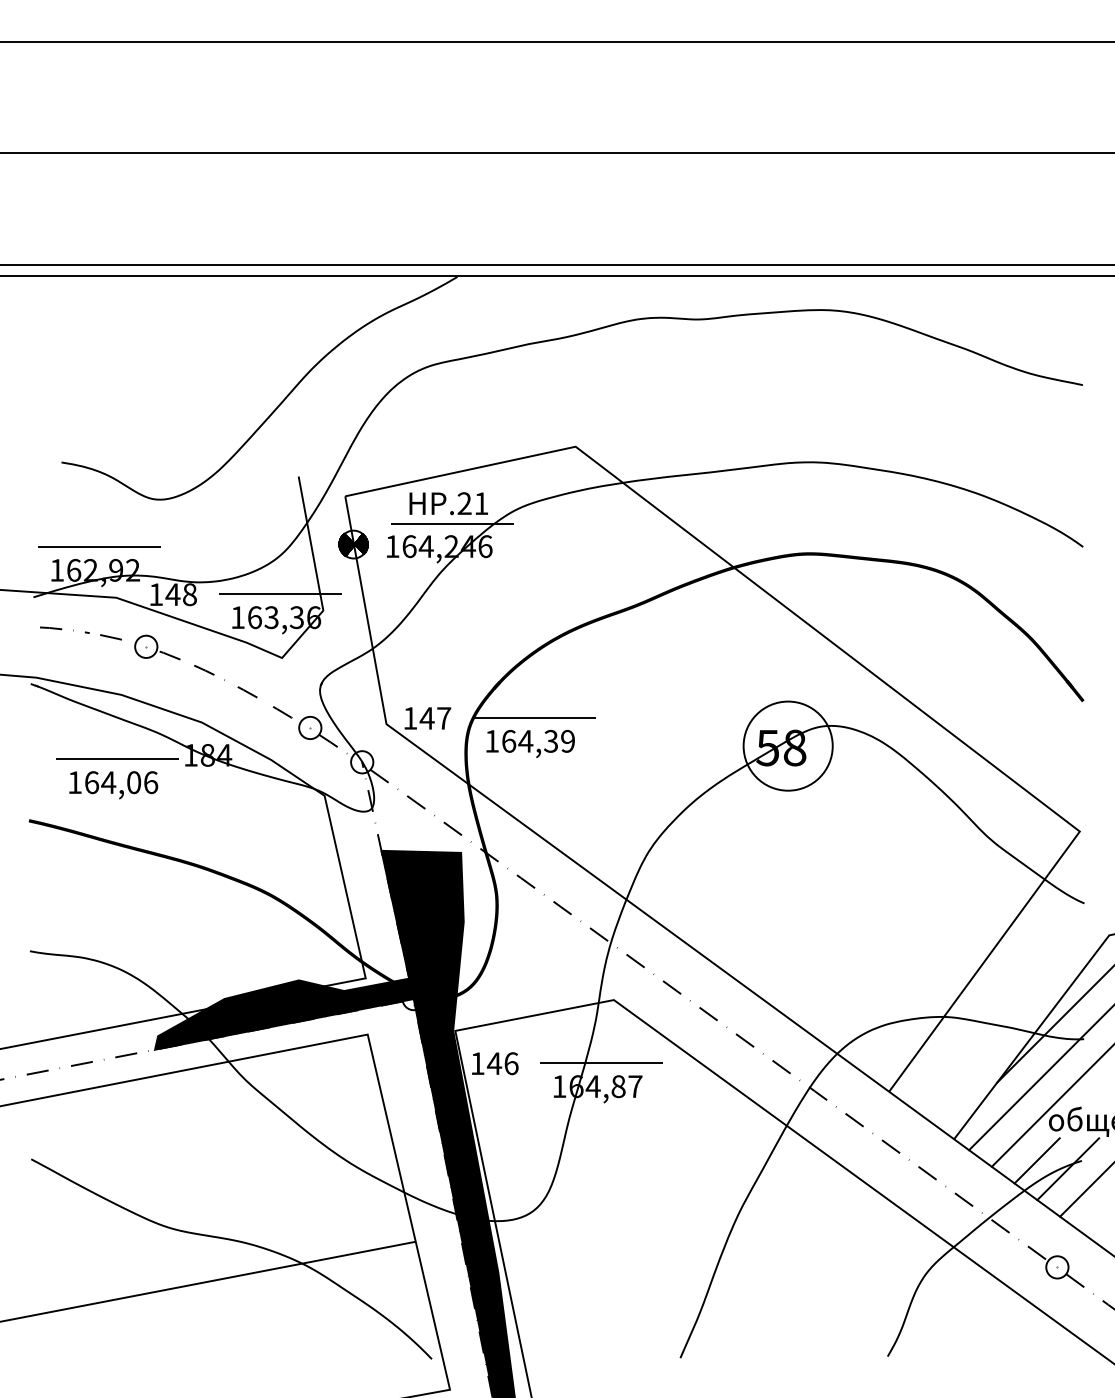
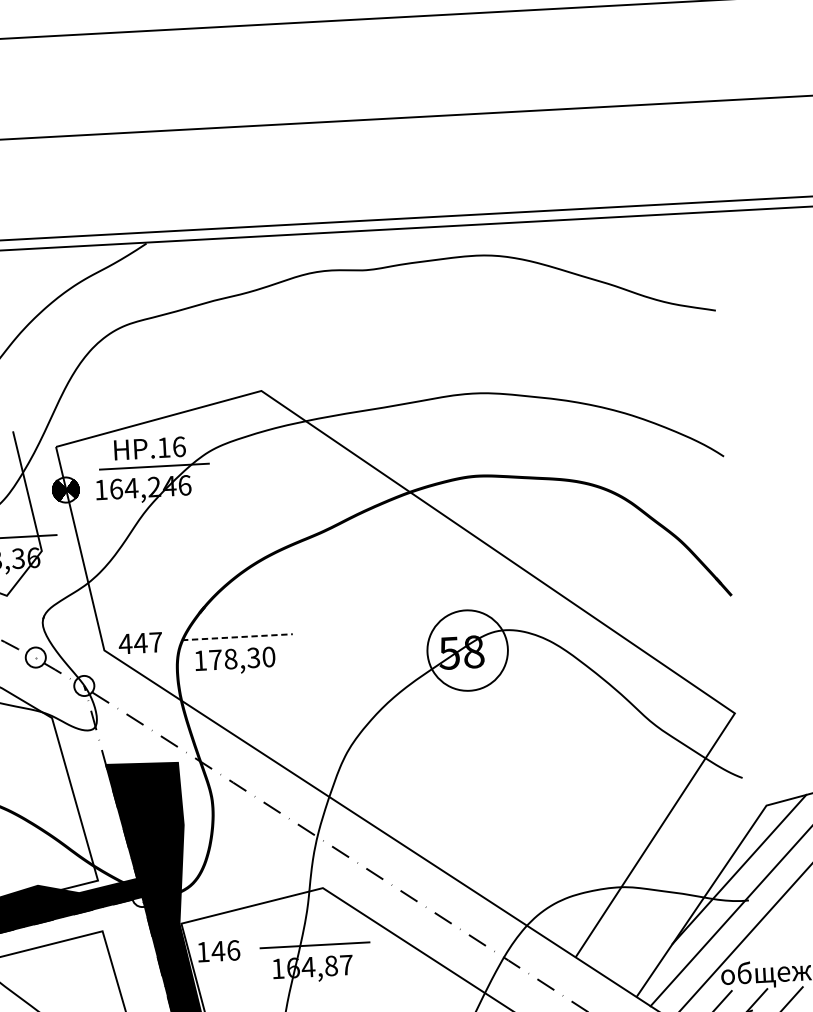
text: (472, 503) -> (171, 447), .21 -> .16
line: (534, 717) -> (237, 637), solid -> dashed
text: (409, 718) -> (124, 644), 147 -> 447
text: (538, 740) -> (242, 657), 164,39 -> 178,30

